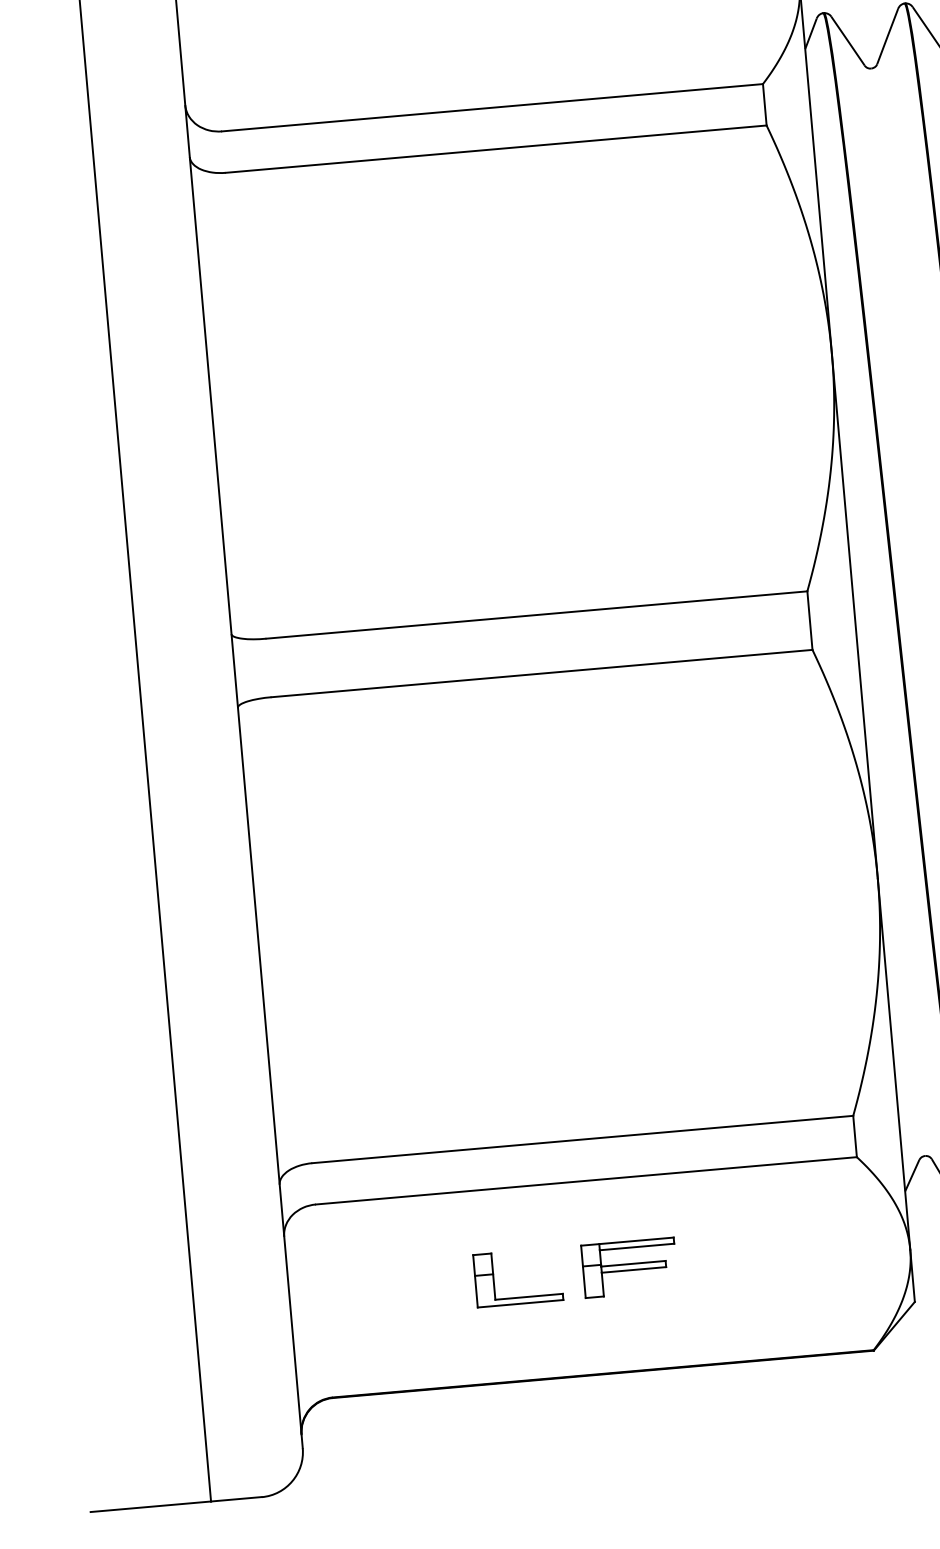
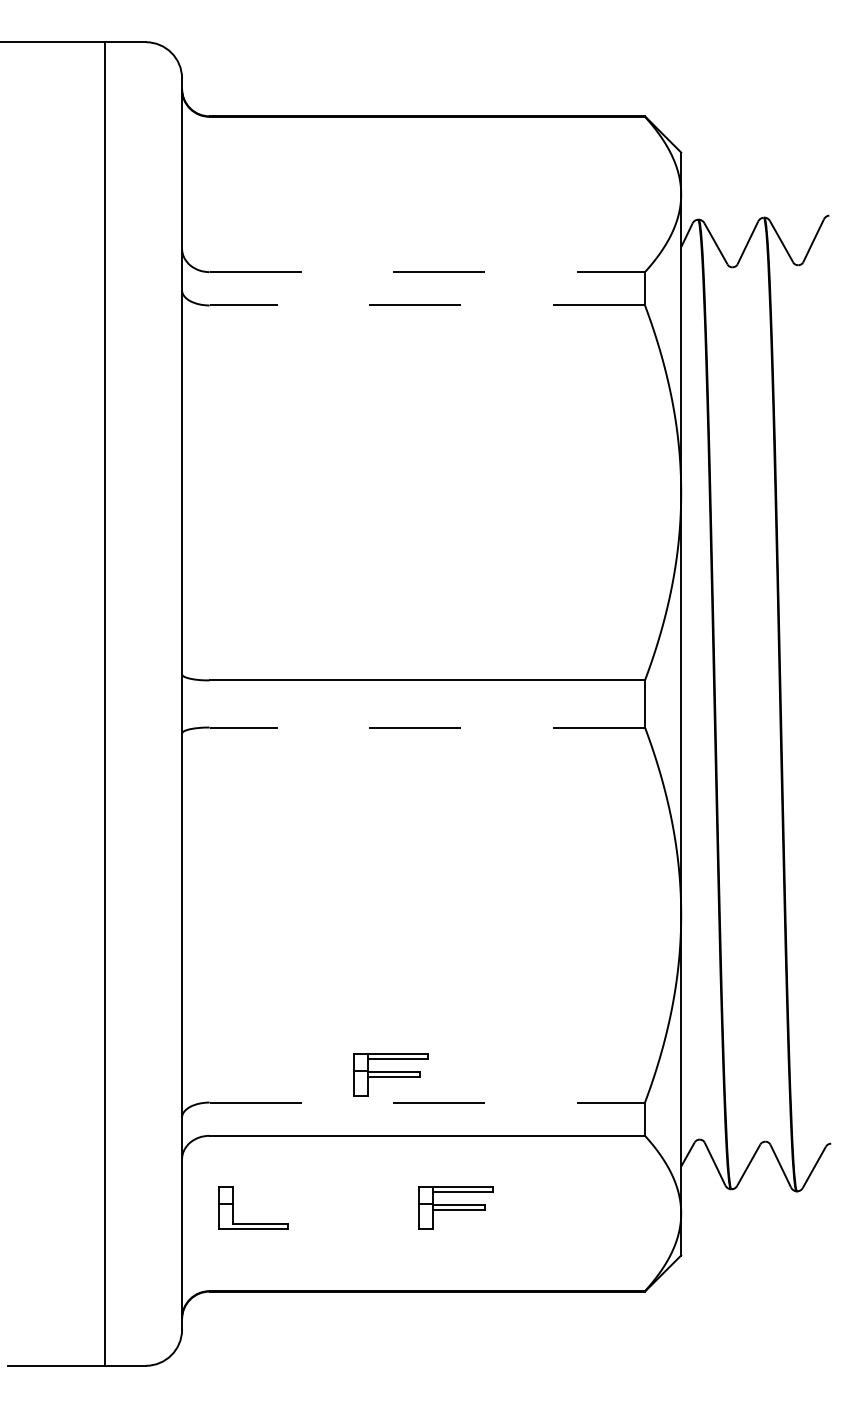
line: (492, 108) -> (427, 272), solid -> dashed
line: (496, 149) -> (427, 305), solid -> dashed
line: (542, 673) -> (427, 727), solid -> dashed
part: (533, 1108) -> (390, 1074), added
line: (582, 1139) -> (427, 1102), solid -> dashed
part: (520, 1296) -> (253, 1223), moved

